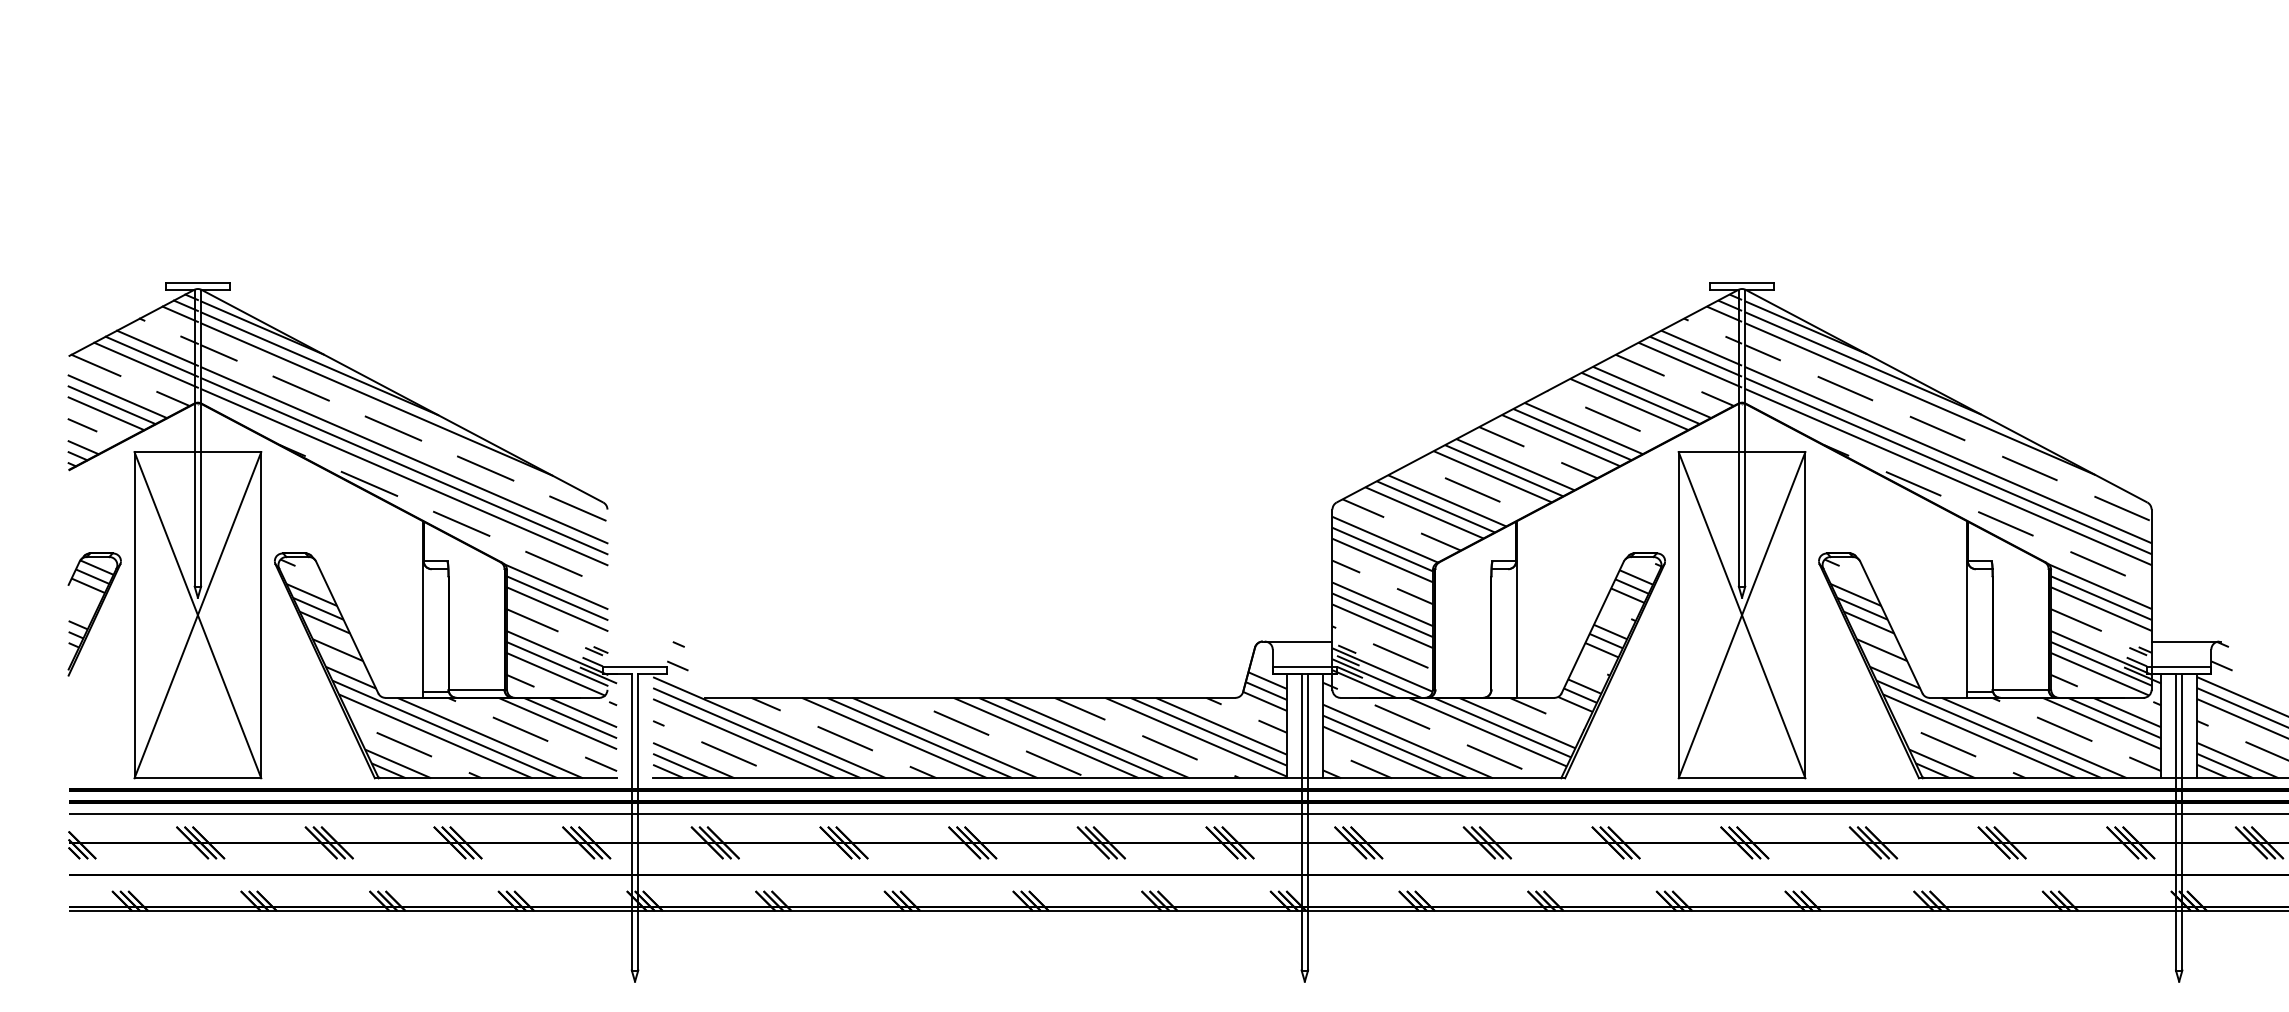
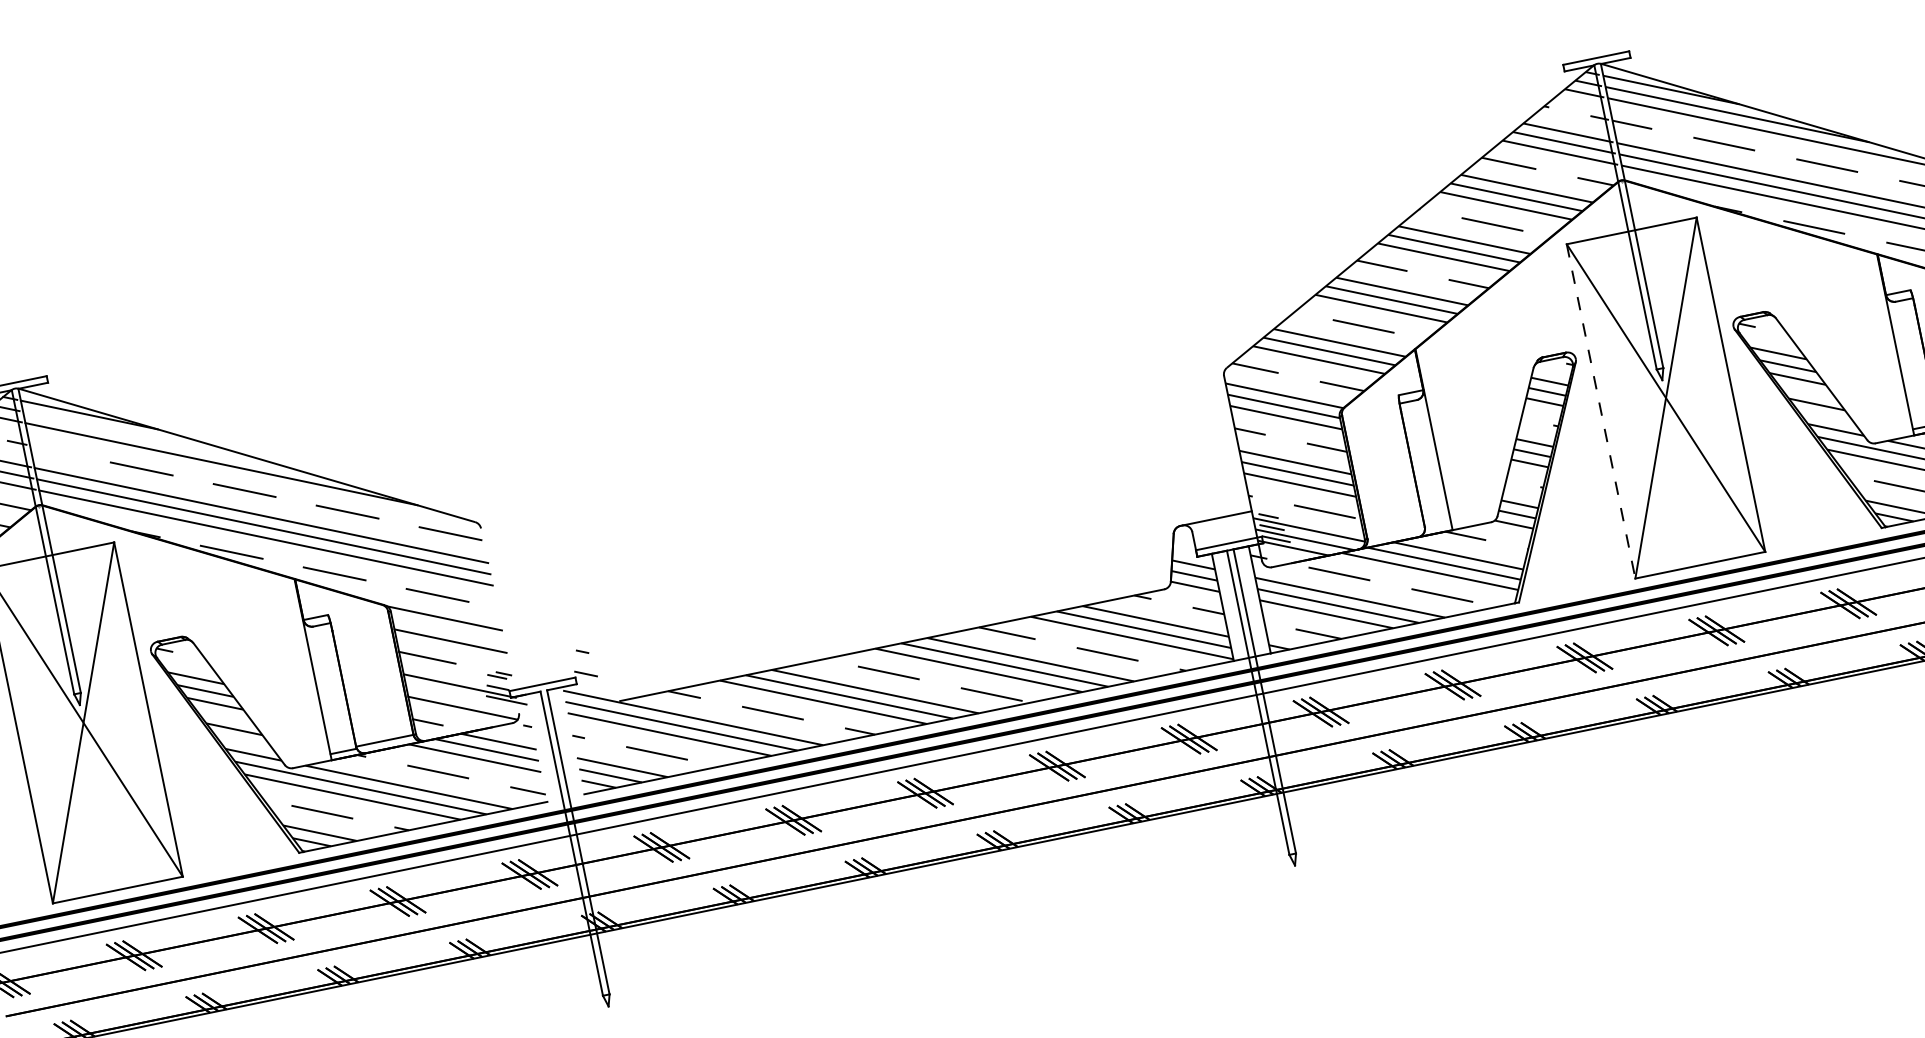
line: (218, 352) -> (49, 449), removed
line: (319, 363) -> (155, 439), removed
line: (557, 597) -> (448, 629), removed
line: (1678, 615) -> (1600, 411), solid -> dashed
line: (557, 663) -> (462, 696), removed

